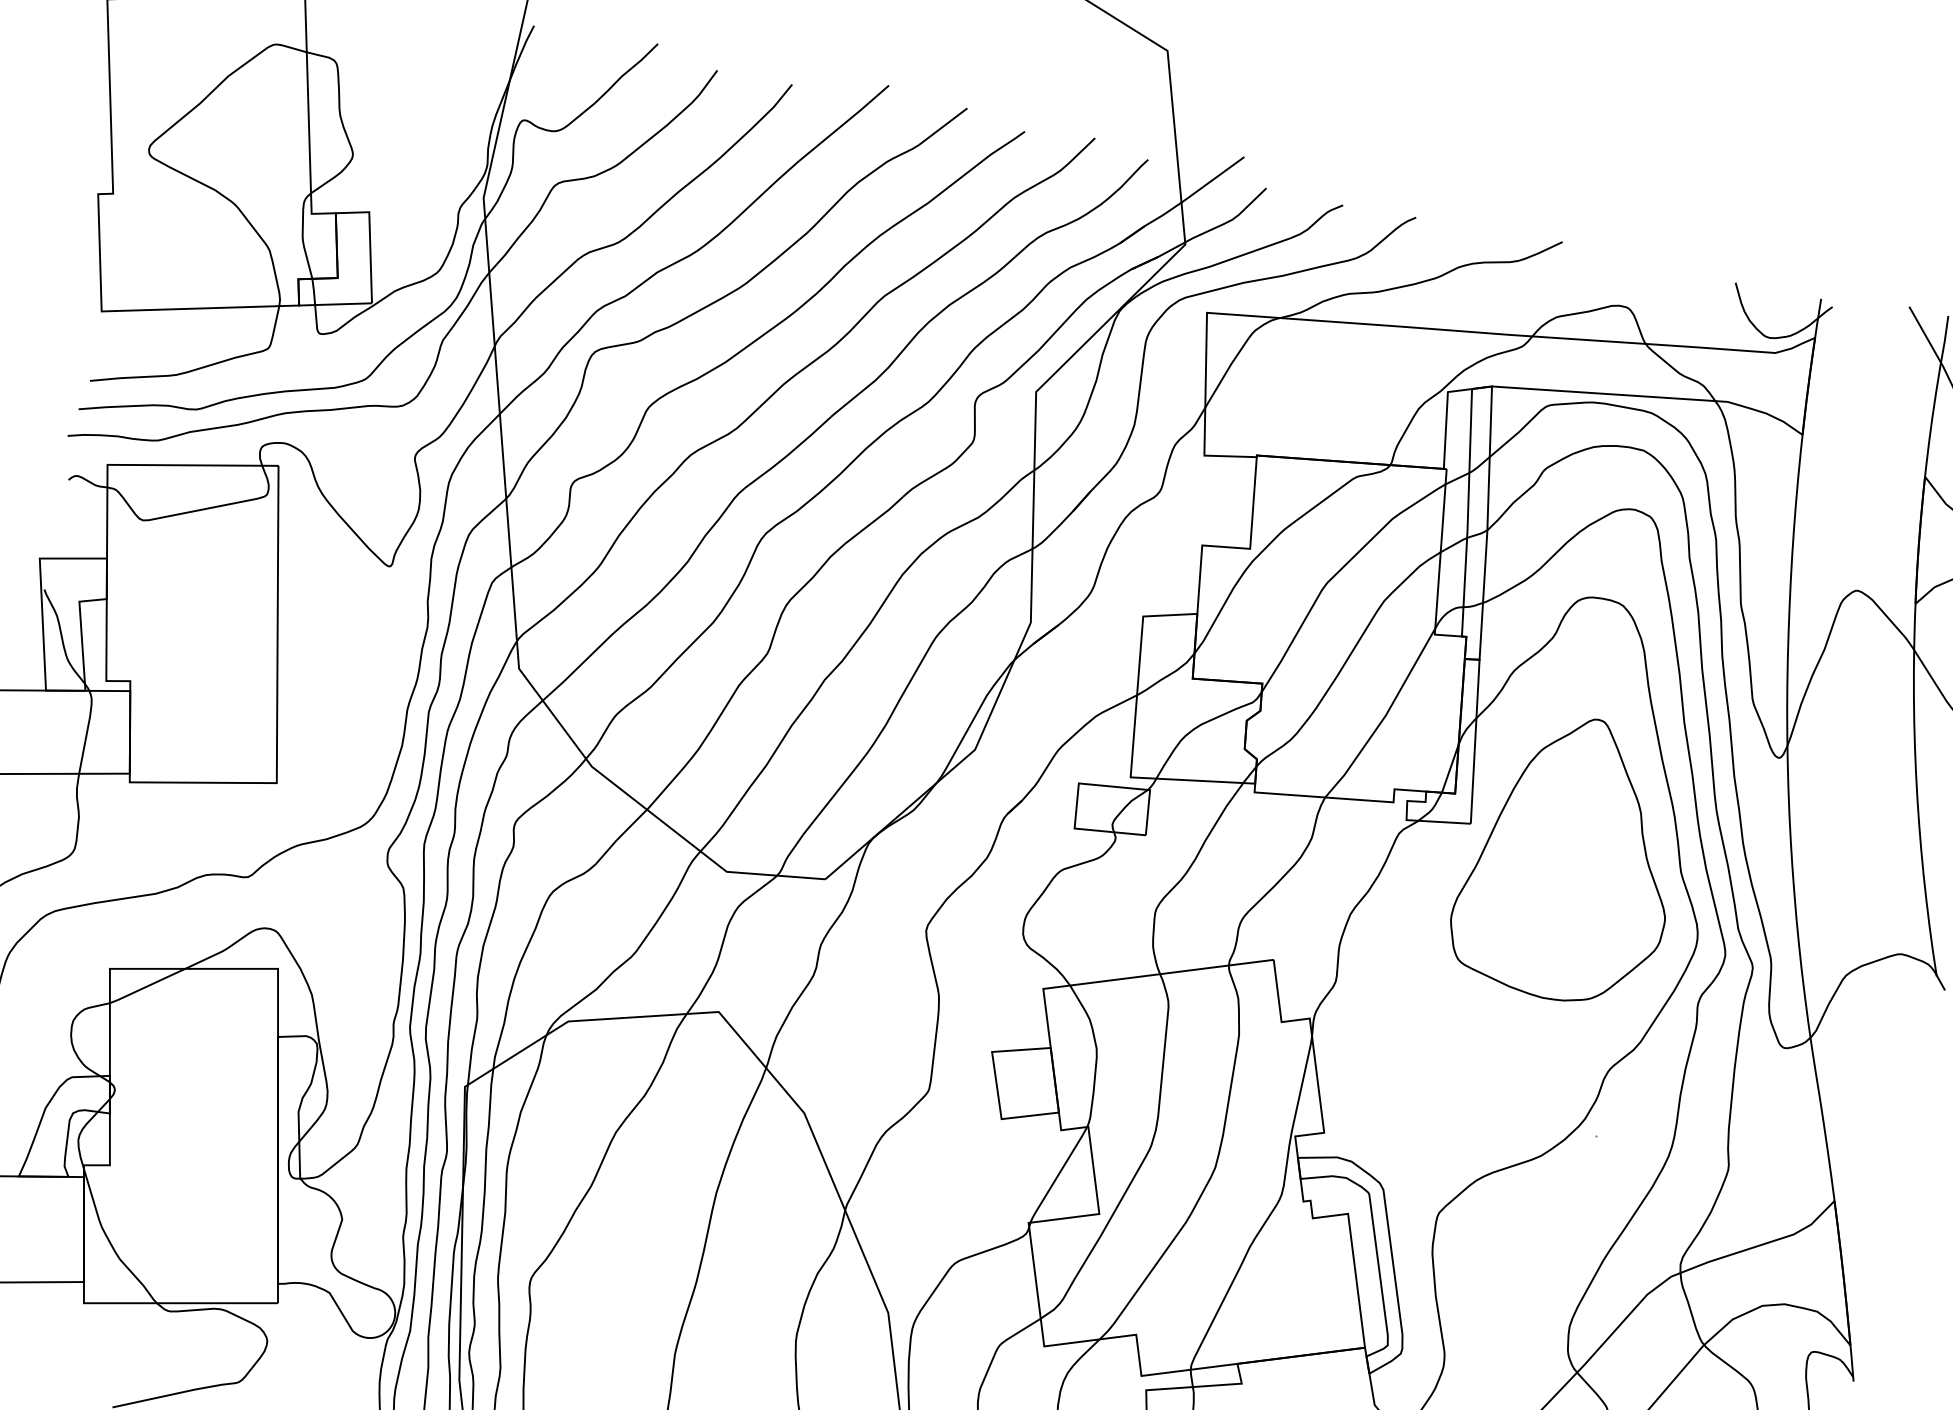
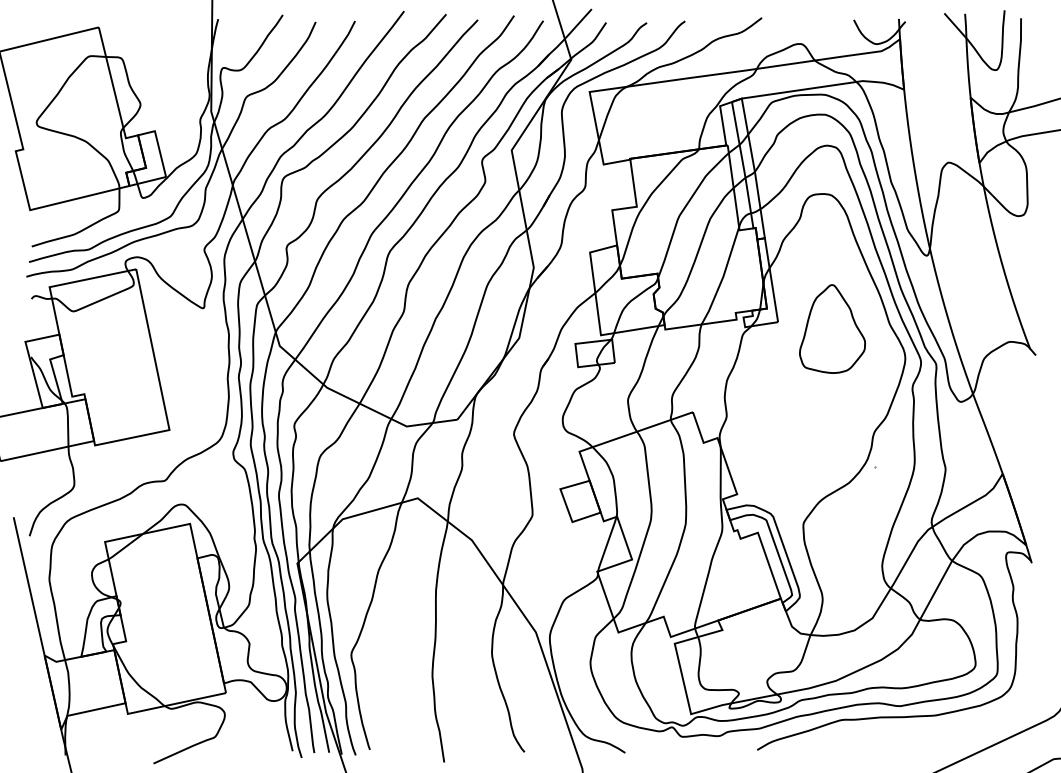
part: (1571, 857) -> (832, 328), size x0.6

